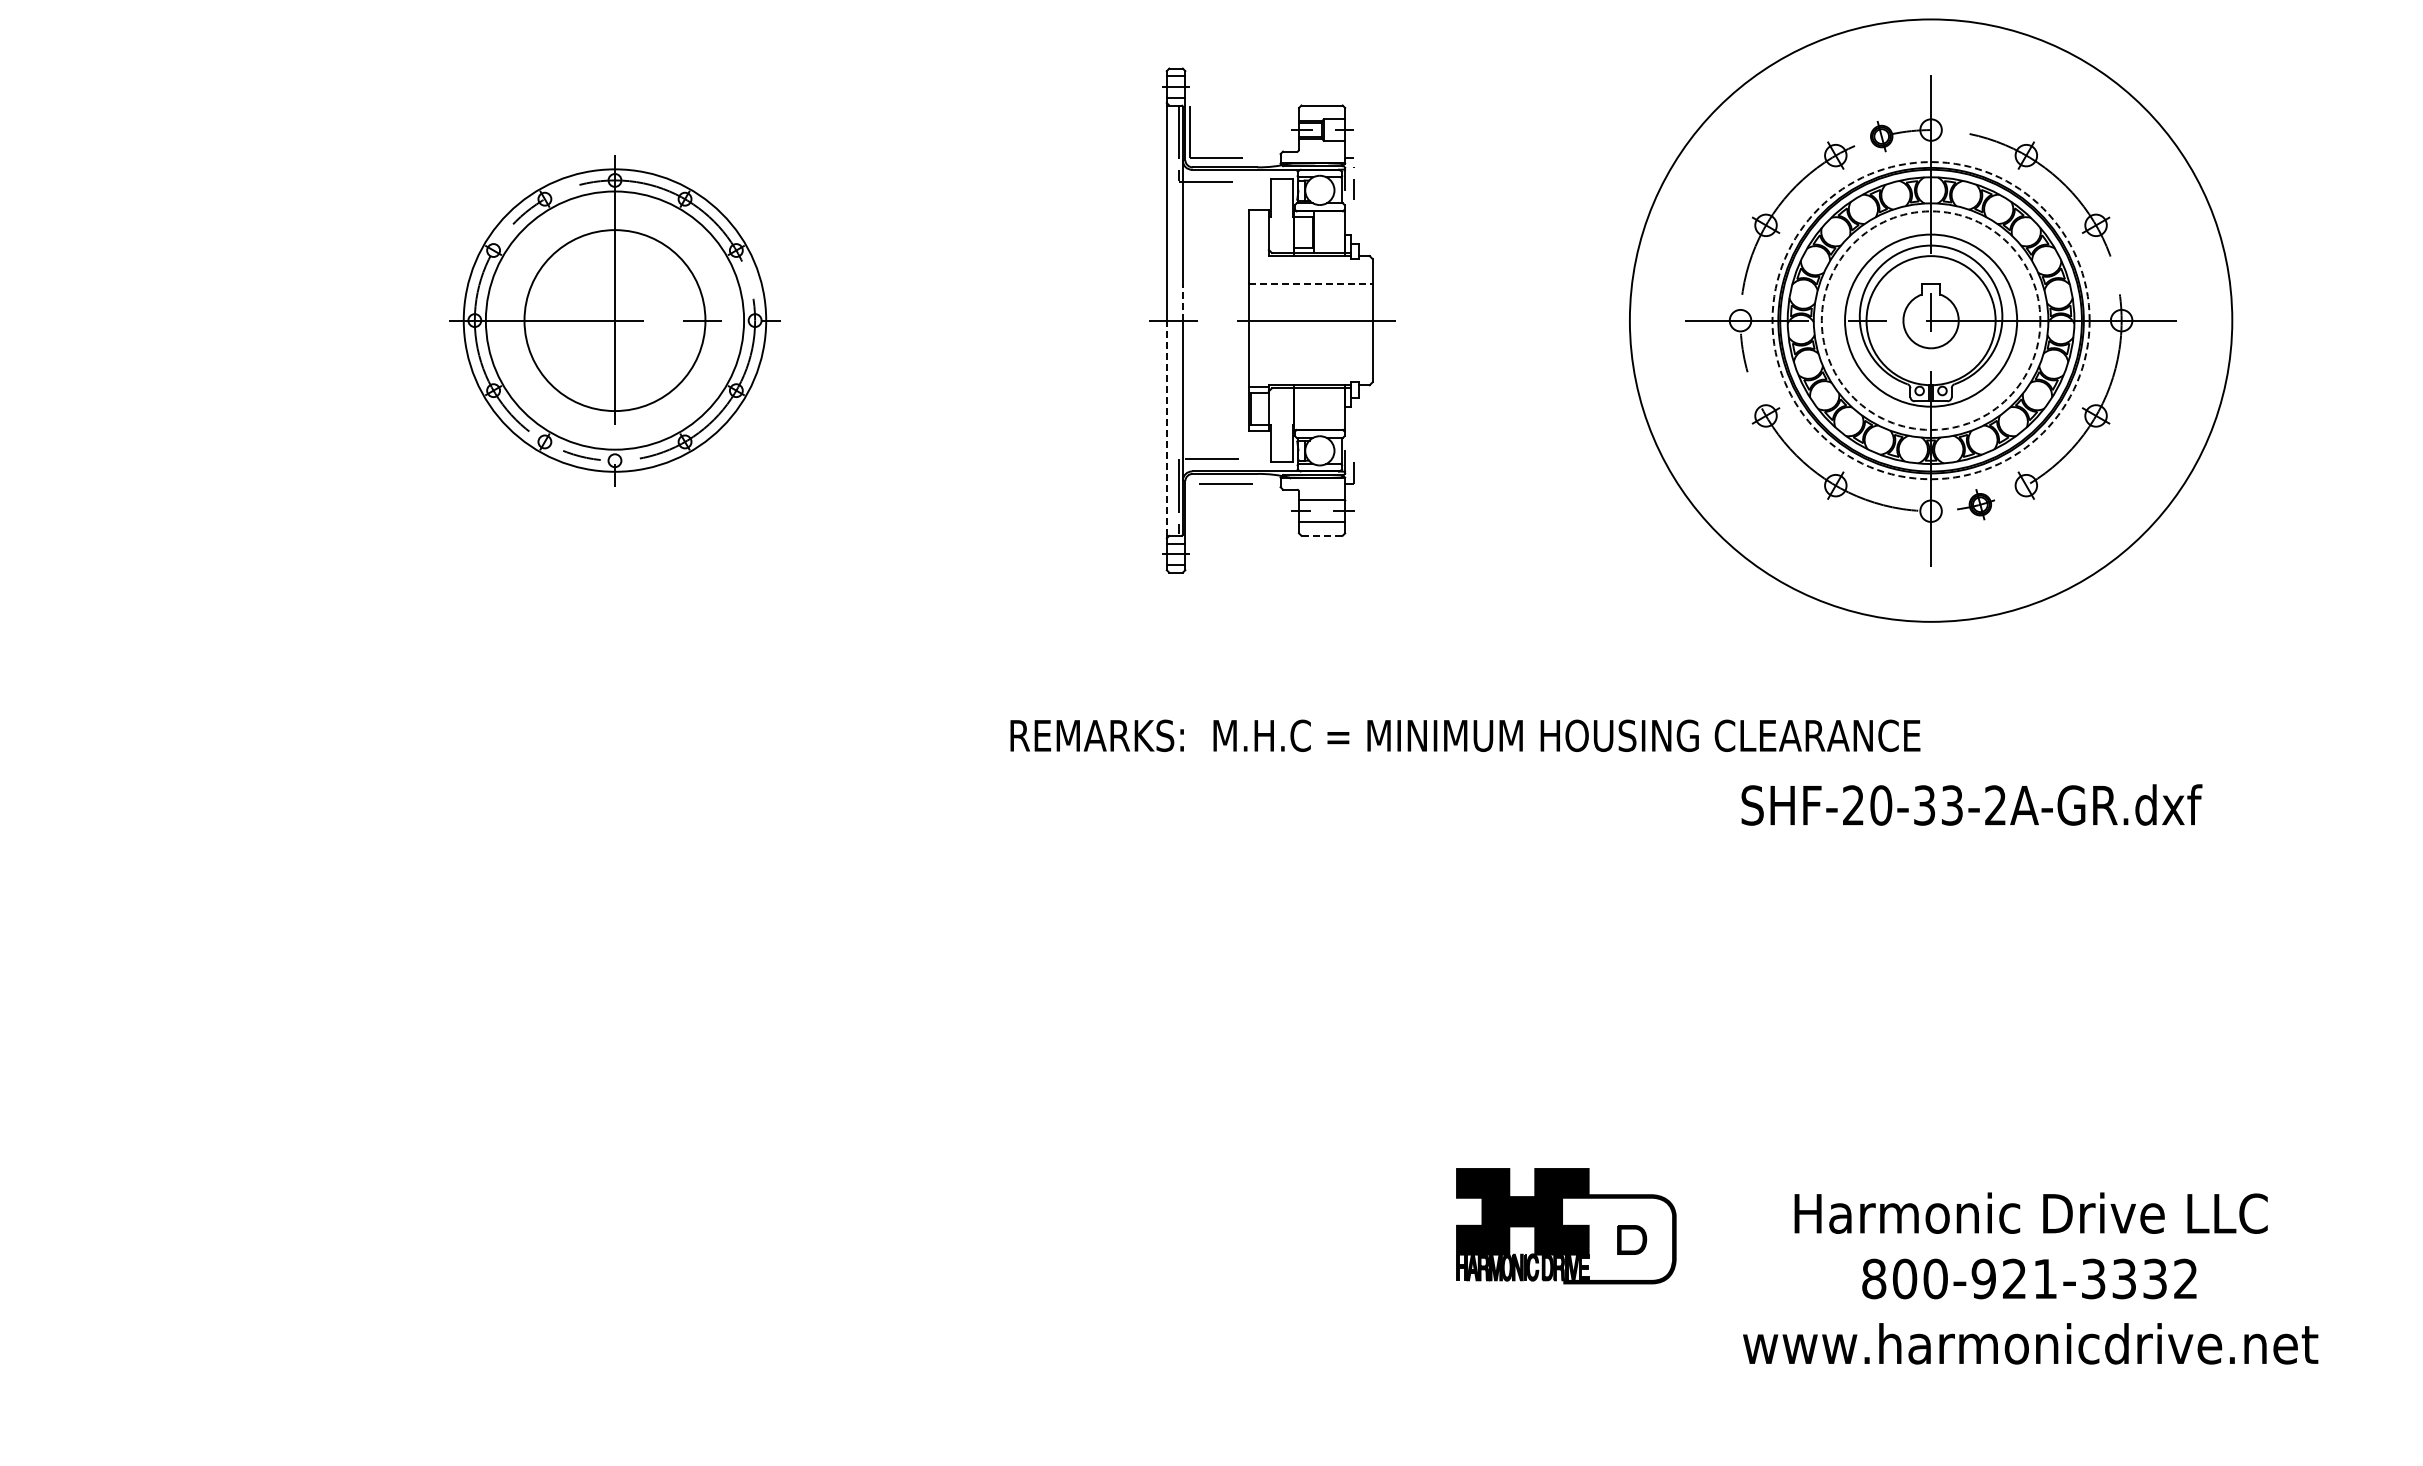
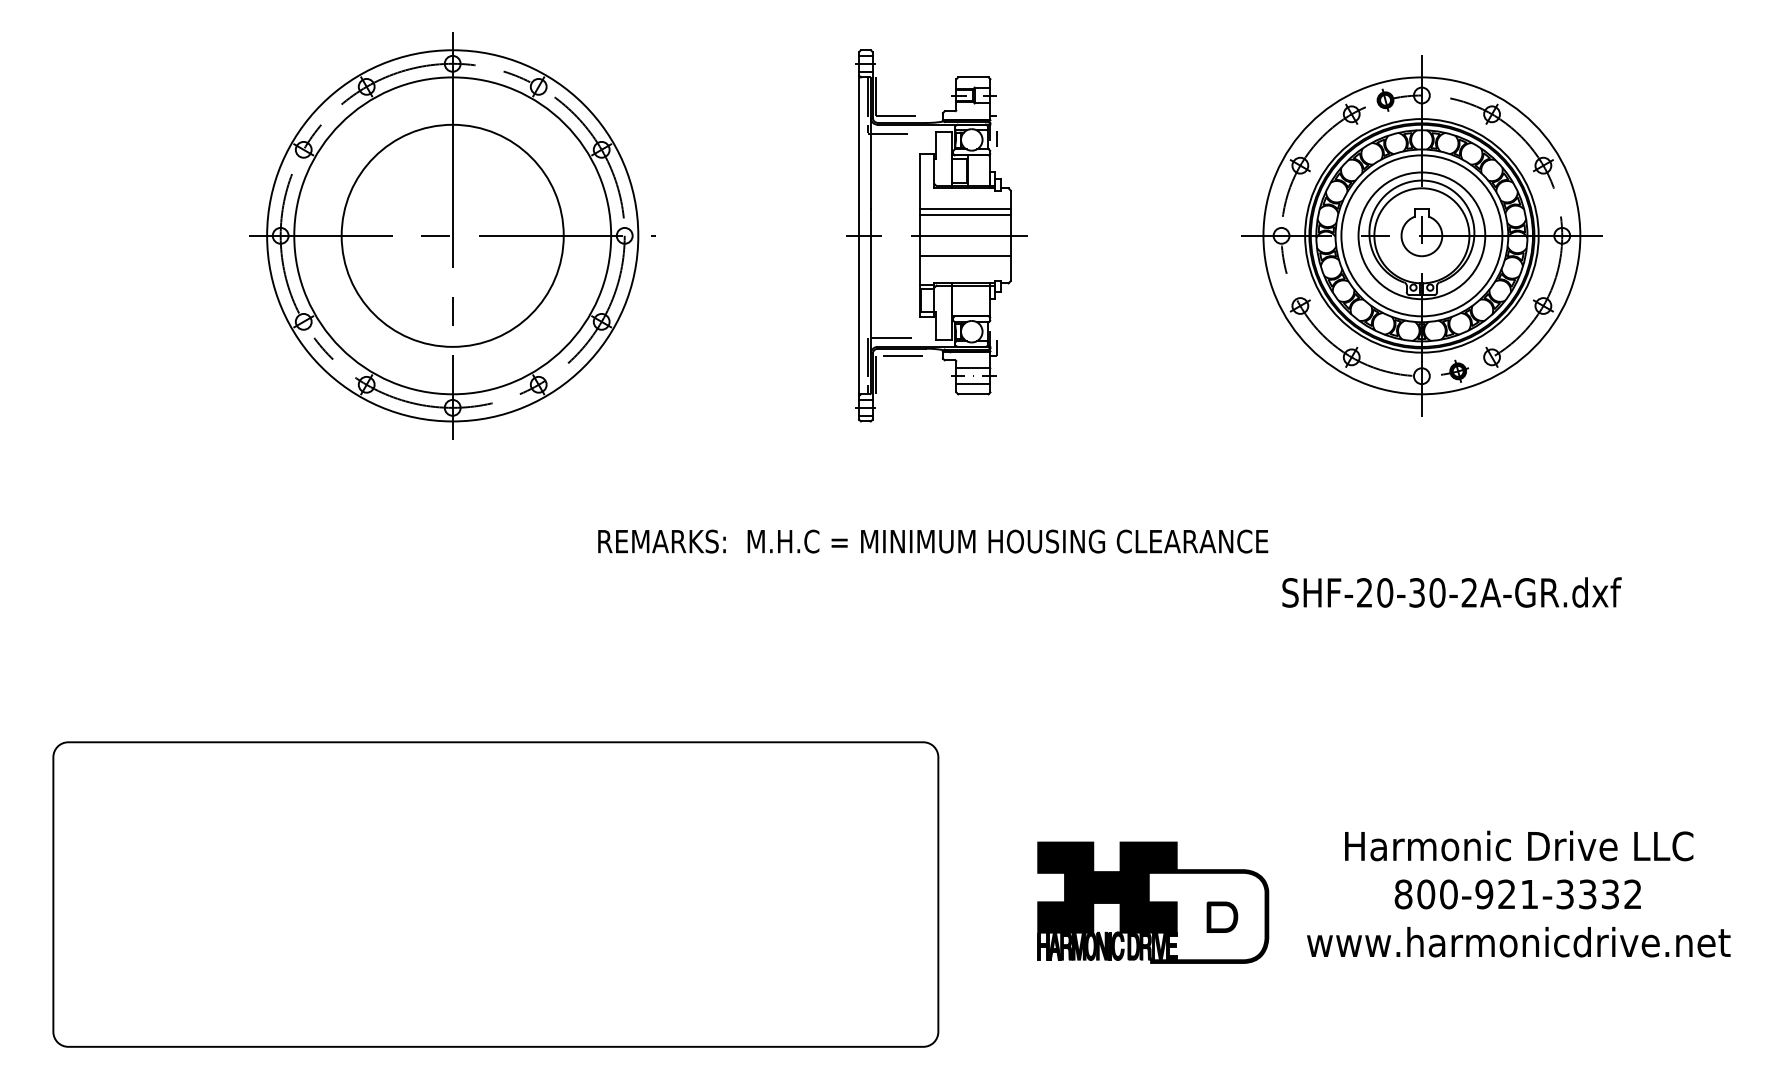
line: (1311, 284) -> (965, 209), dashed -> solid
line: (1310, 293) -> (964, 215), added
line: (1182, 302) -> (870, 222), dashed -> solid
part: (614, 320) -> (452, 235), size x1.67
circle: (1930, 320) -> (1421, 235), dashed -> solid
circle: (1930, 320) -> (1421, 235), dashed -> solid
circle: (1930, 320) -> (1421, 235), size x0.71
line: (1310, 348) -> (964, 256), added
line: (1166, 428) -> (858, 315), dashed -> solid
line: (1189, 509) -> (875, 374), added
line: (1322, 535) -> (973, 394), dashed -> solid
text: (1465, 735) -> (933, 541), moved
text: (1952, 805) -> (1437, 592), SHF-20-33-2A-GR.dxf -> SHF-20-30-2A-GR.dxf
part: (673, 1214) -> (495, 894), added
part: (1566, 1225) -> (1153, 902), size x1.43
text: (2030, 1278) -> (1518, 894), moved

